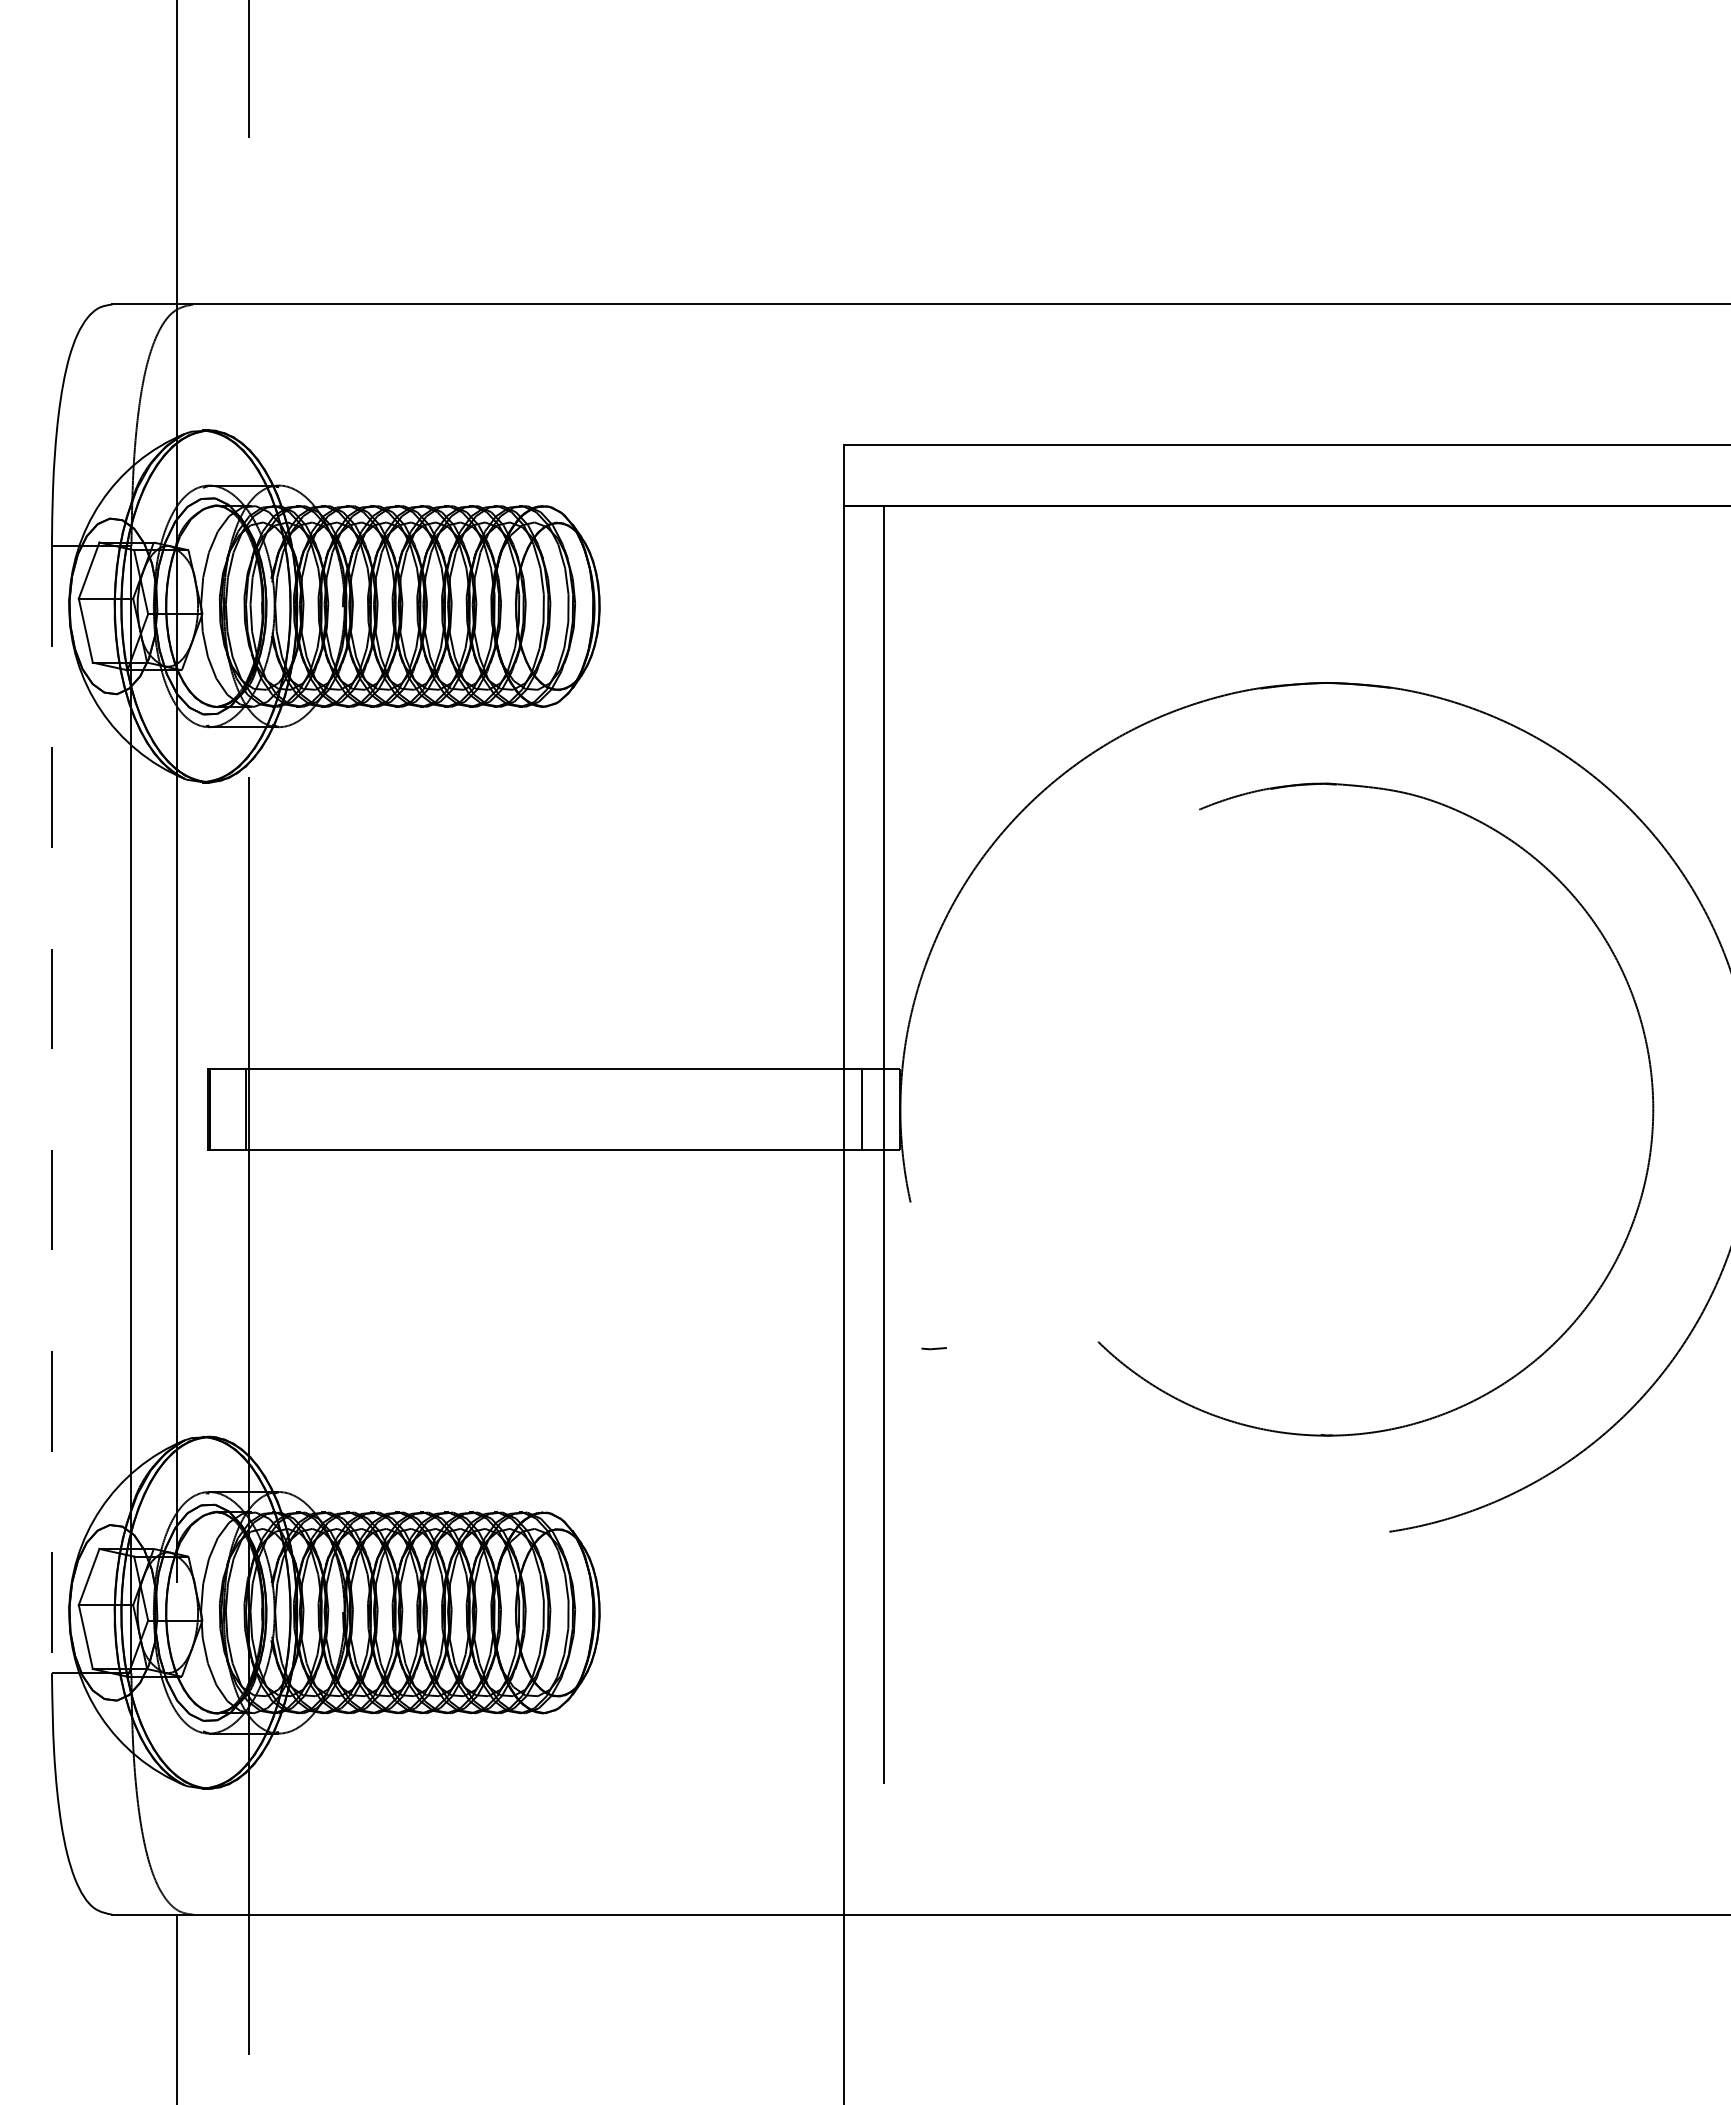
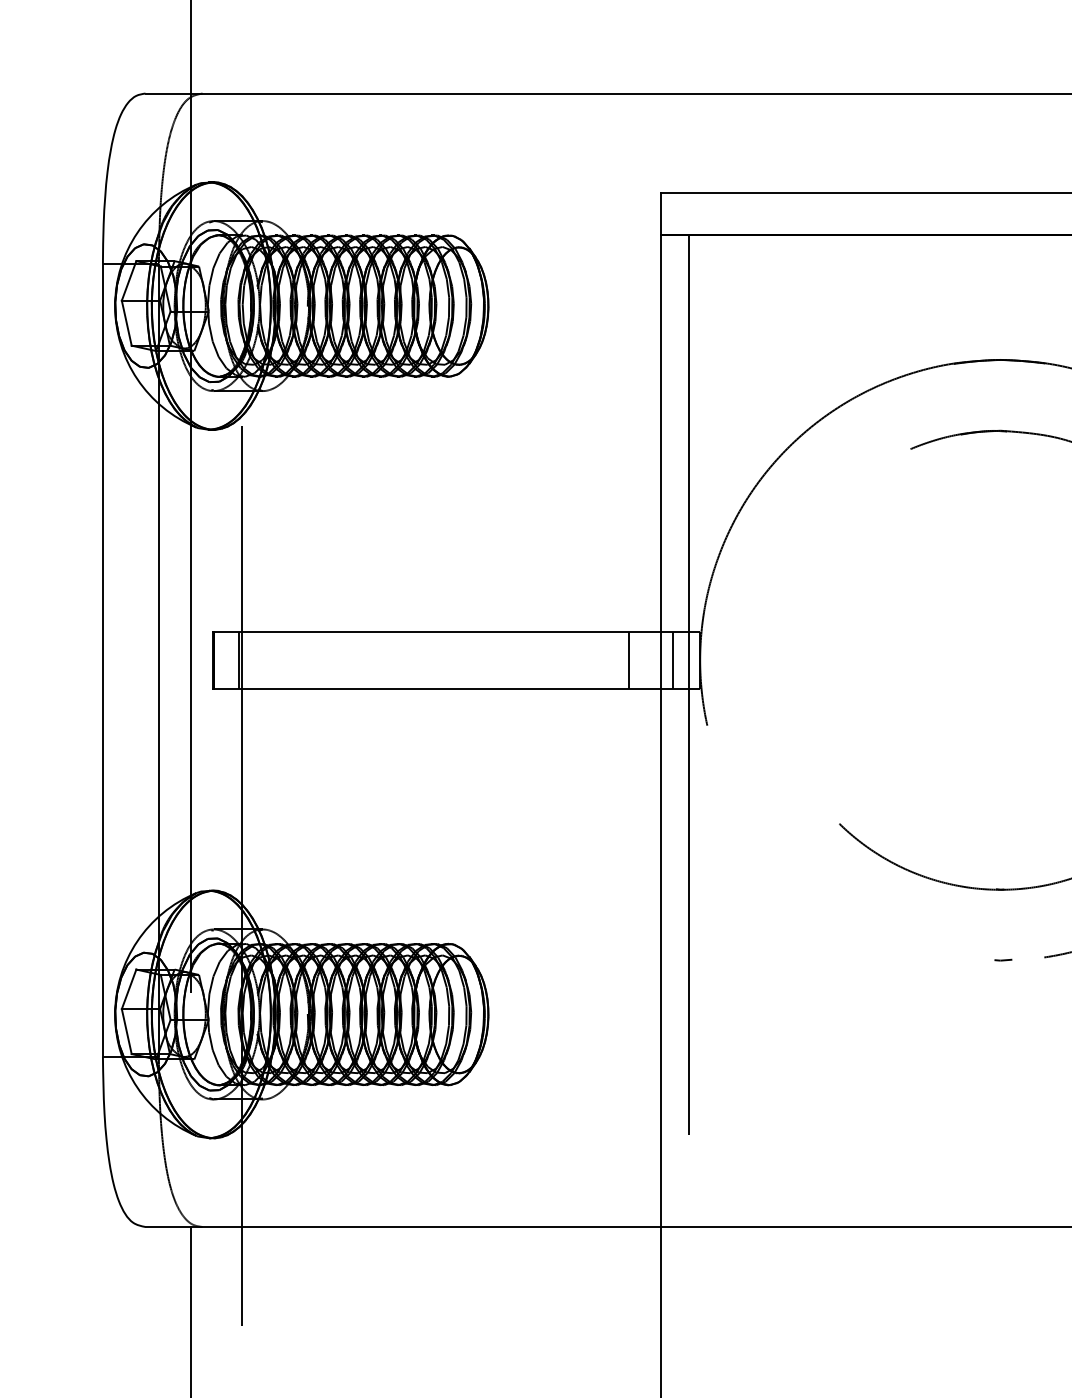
line: (51, 1109) -> (102, 660), dashed -> solid
line: (799, 1109) -> (629, 660), added
line: (933, 1348) -> (1002, 960), moved

